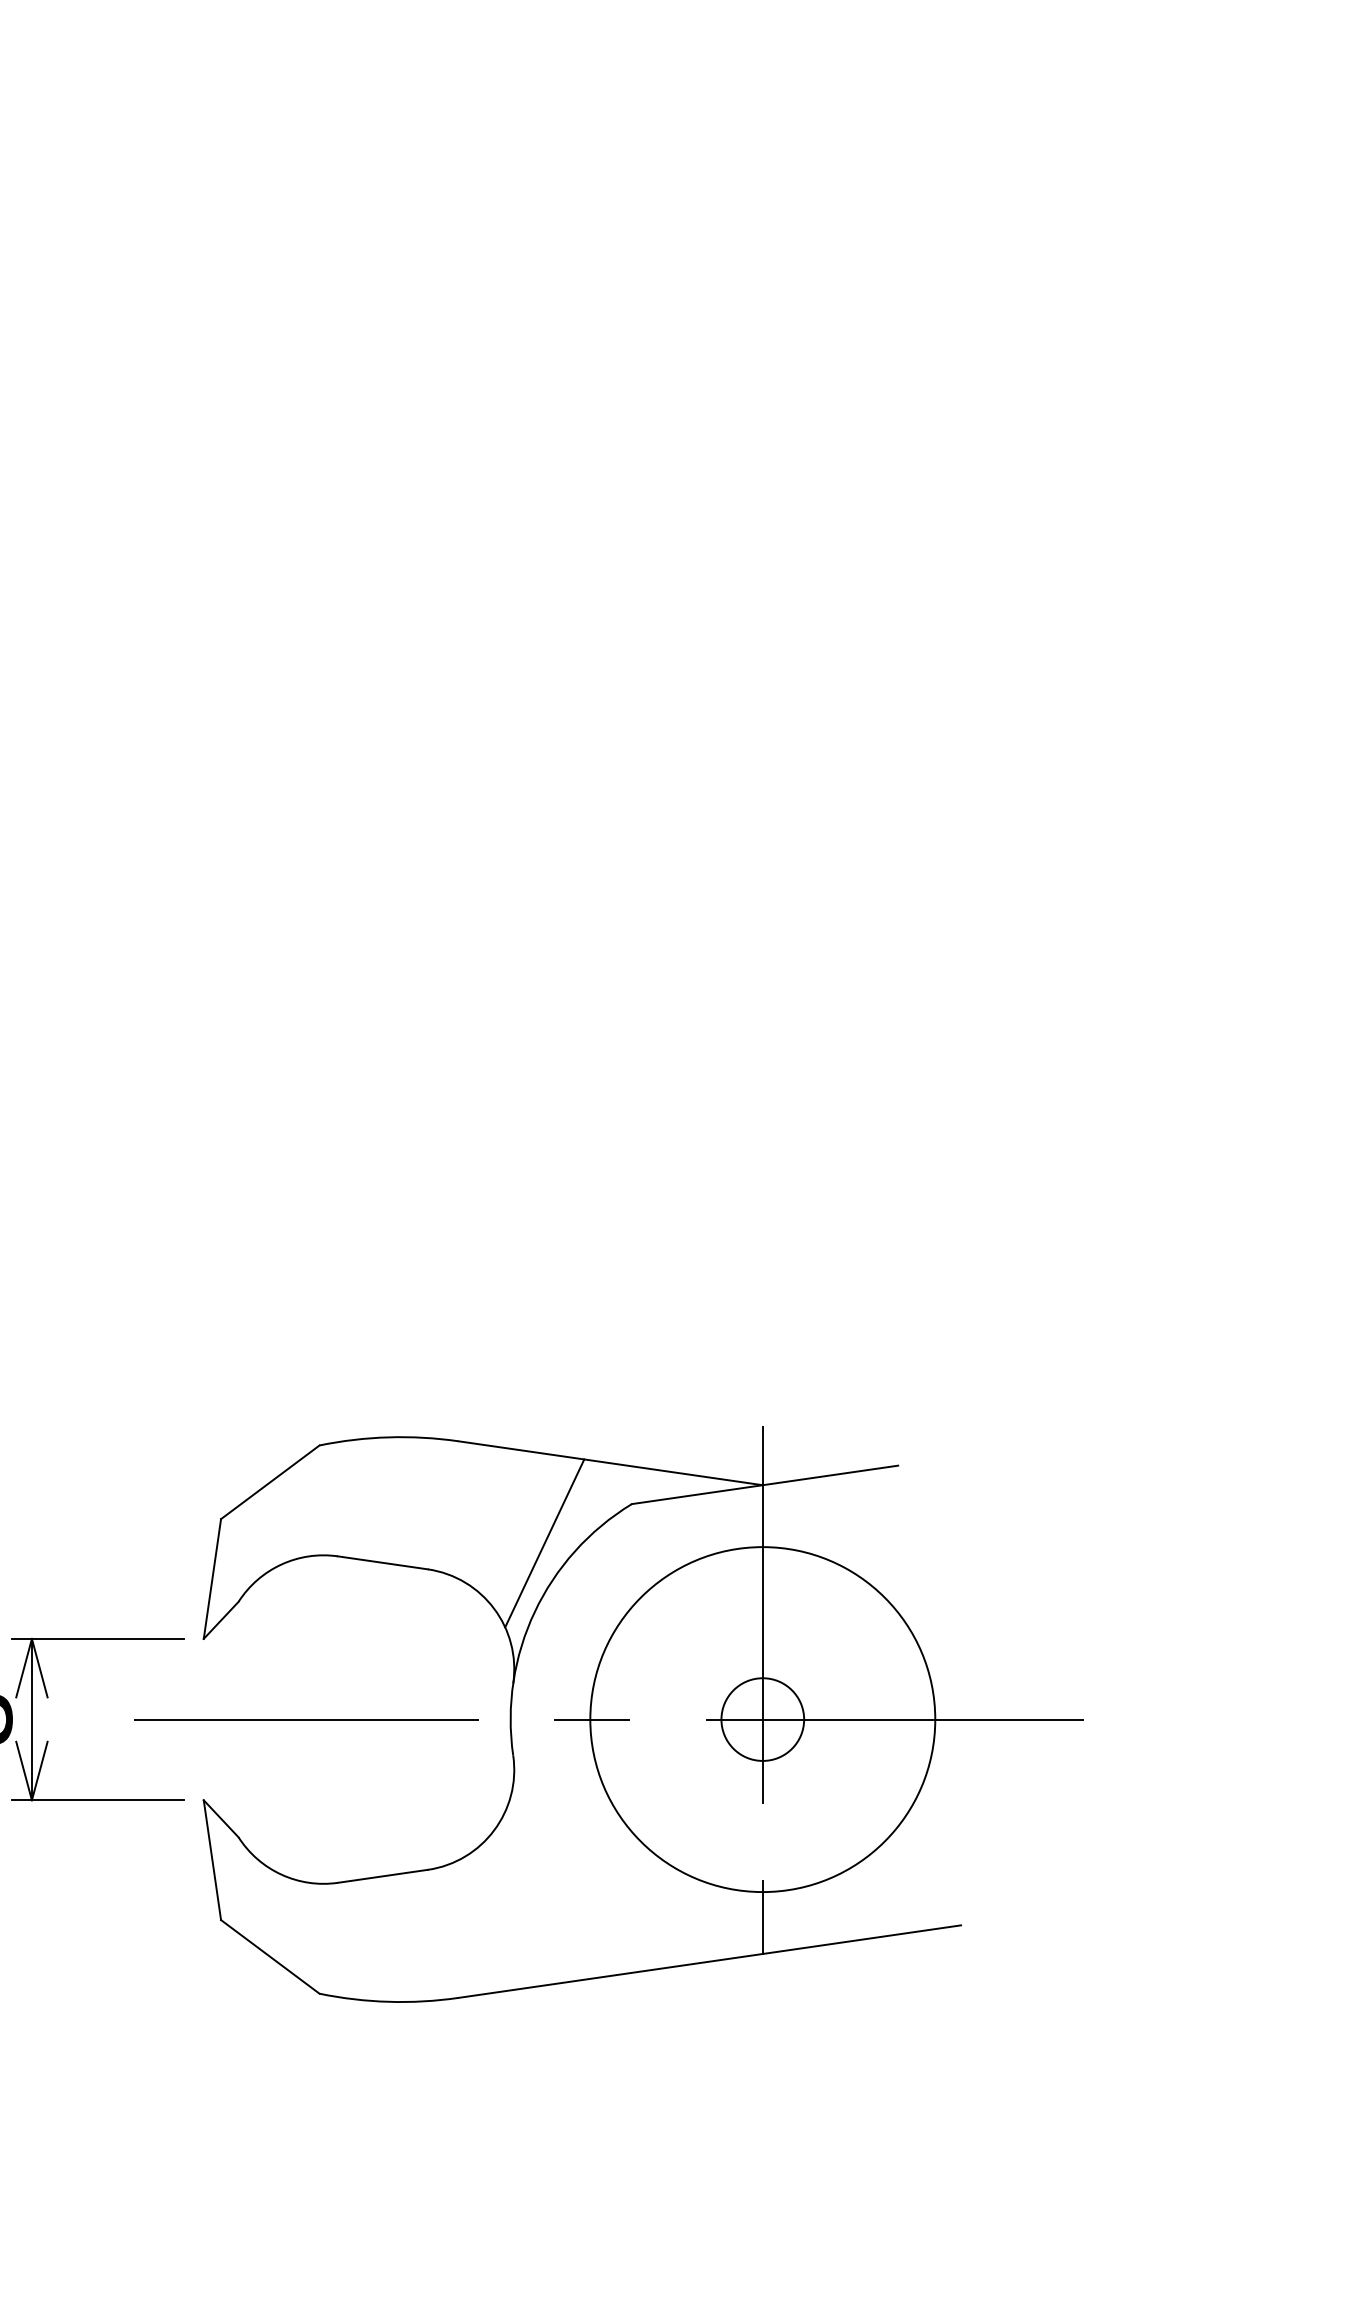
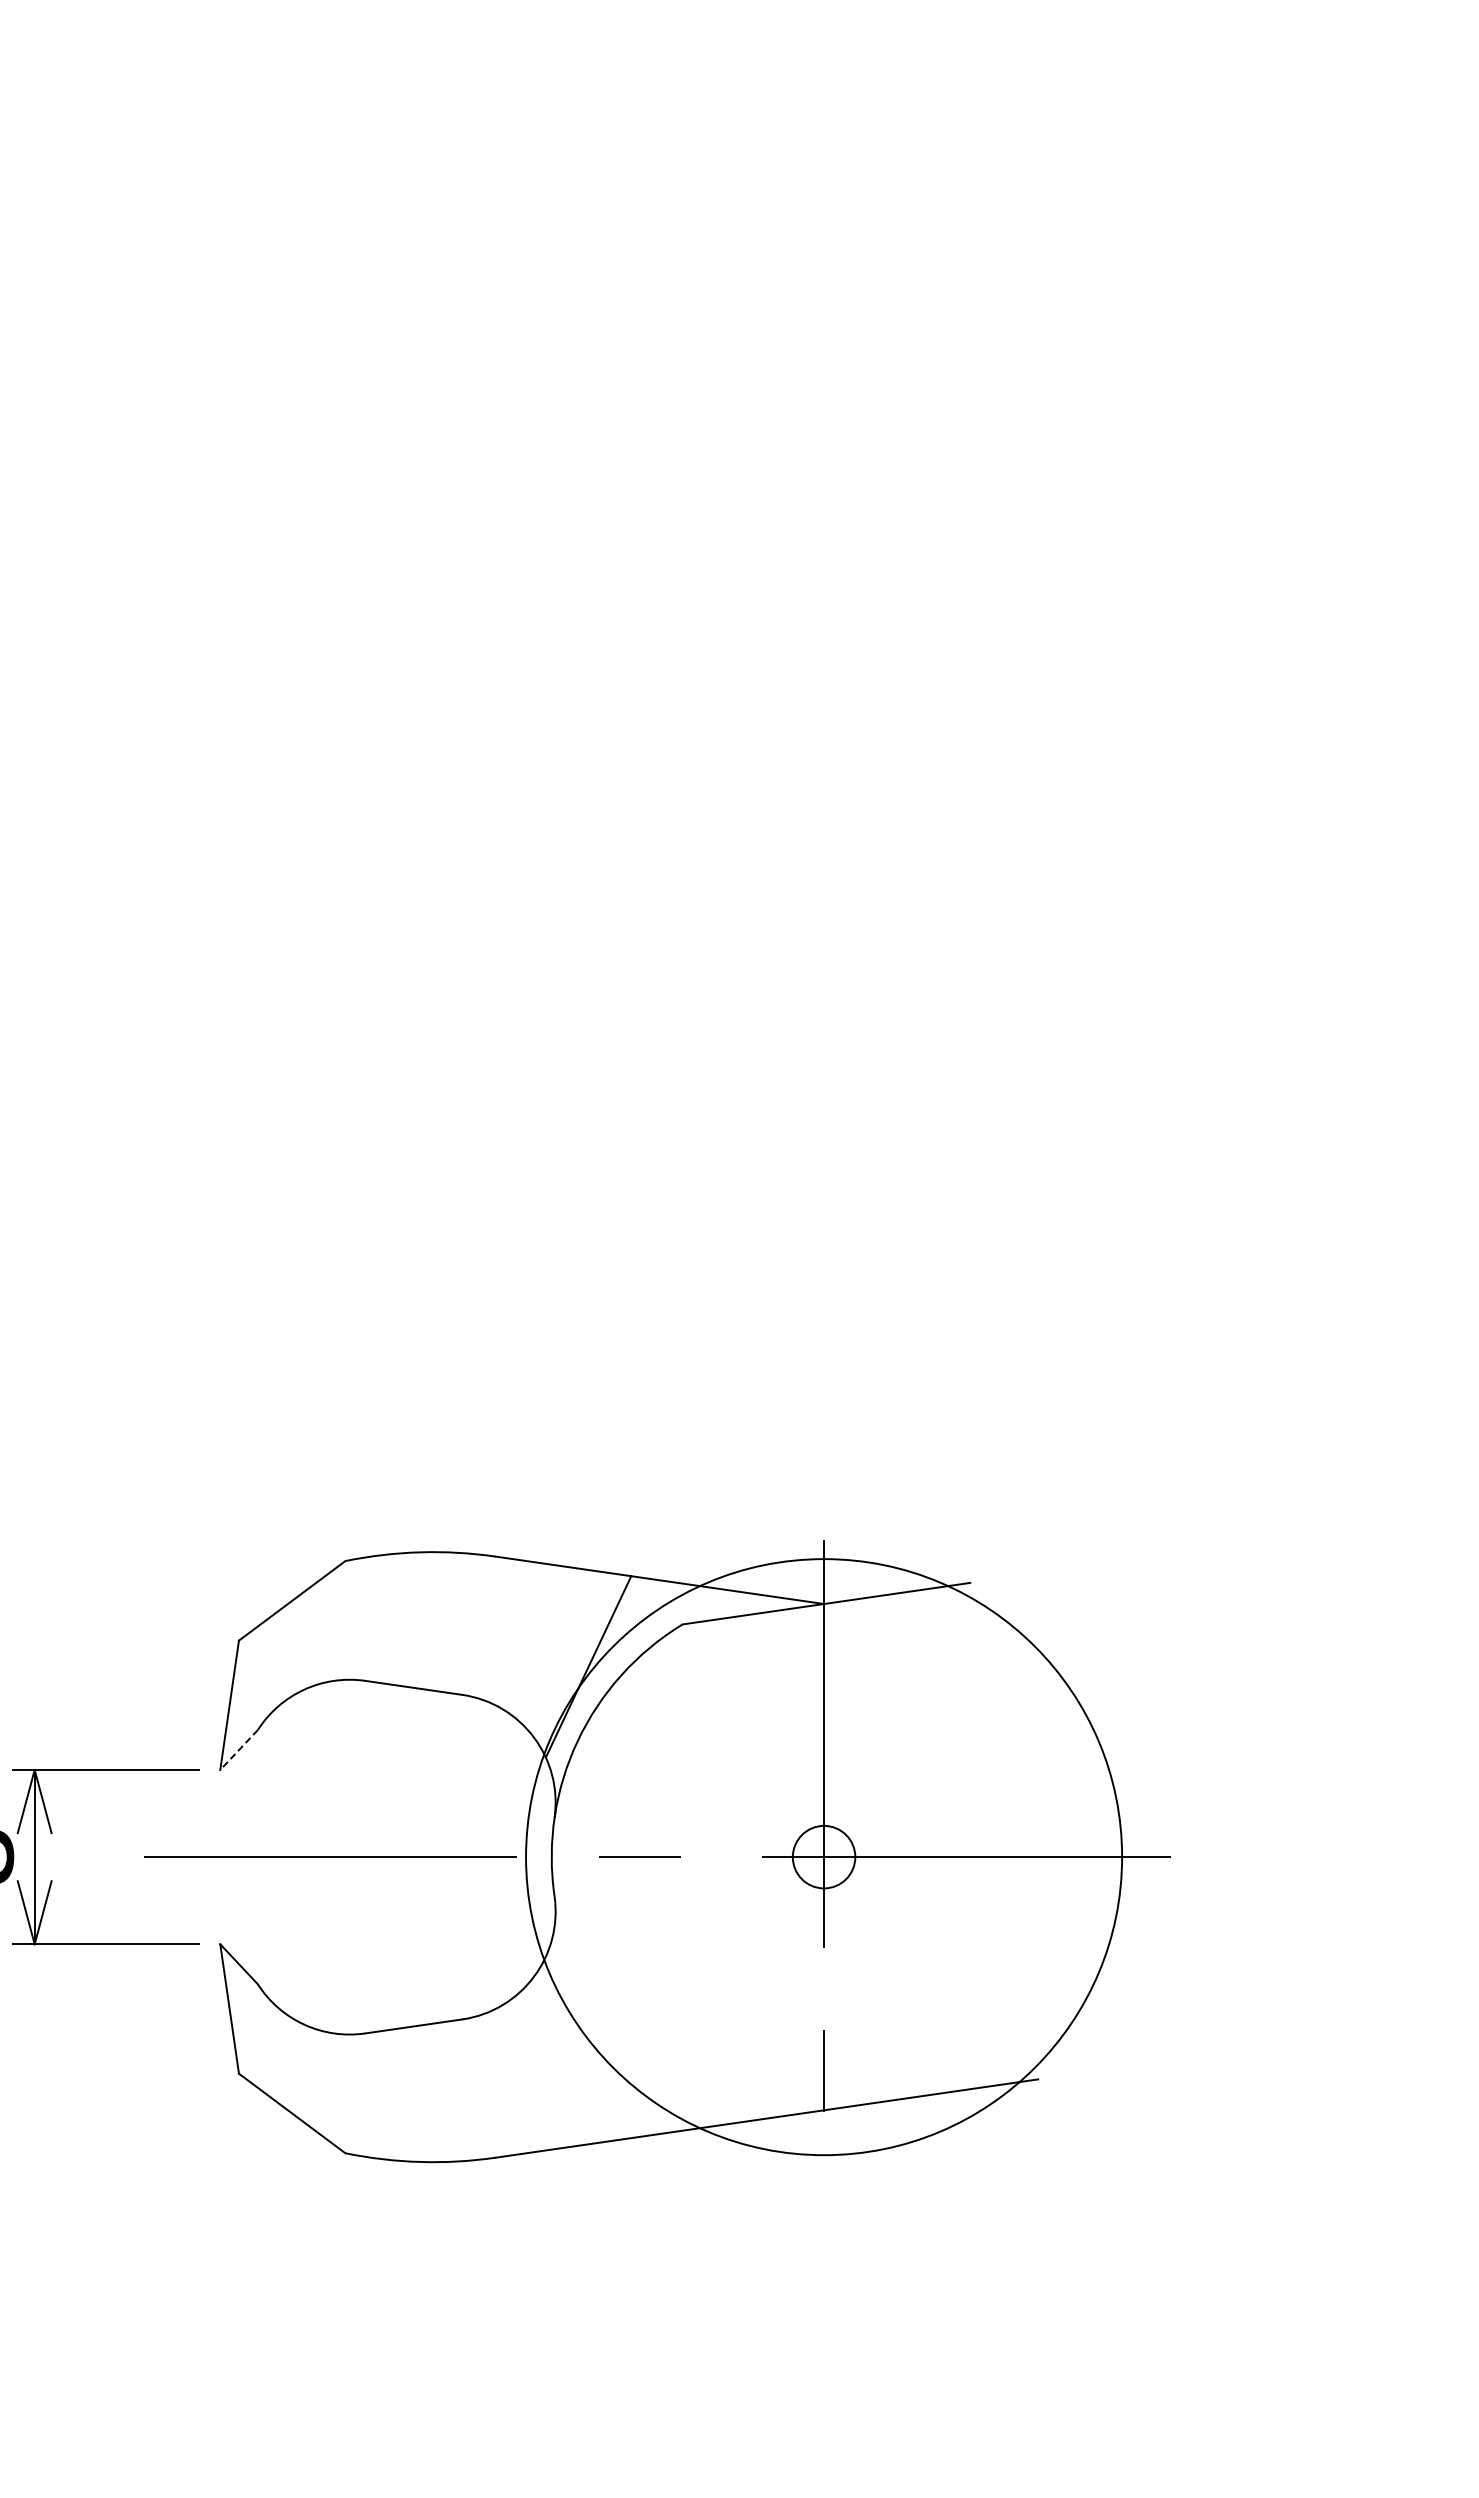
line: (220, 1620) -> (238, 1750), solid -> dashed
circle: (762, 1718) -> (823, 1856), size x0.7
circle: (762, 1718) -> (823, 1856), size x1.6

